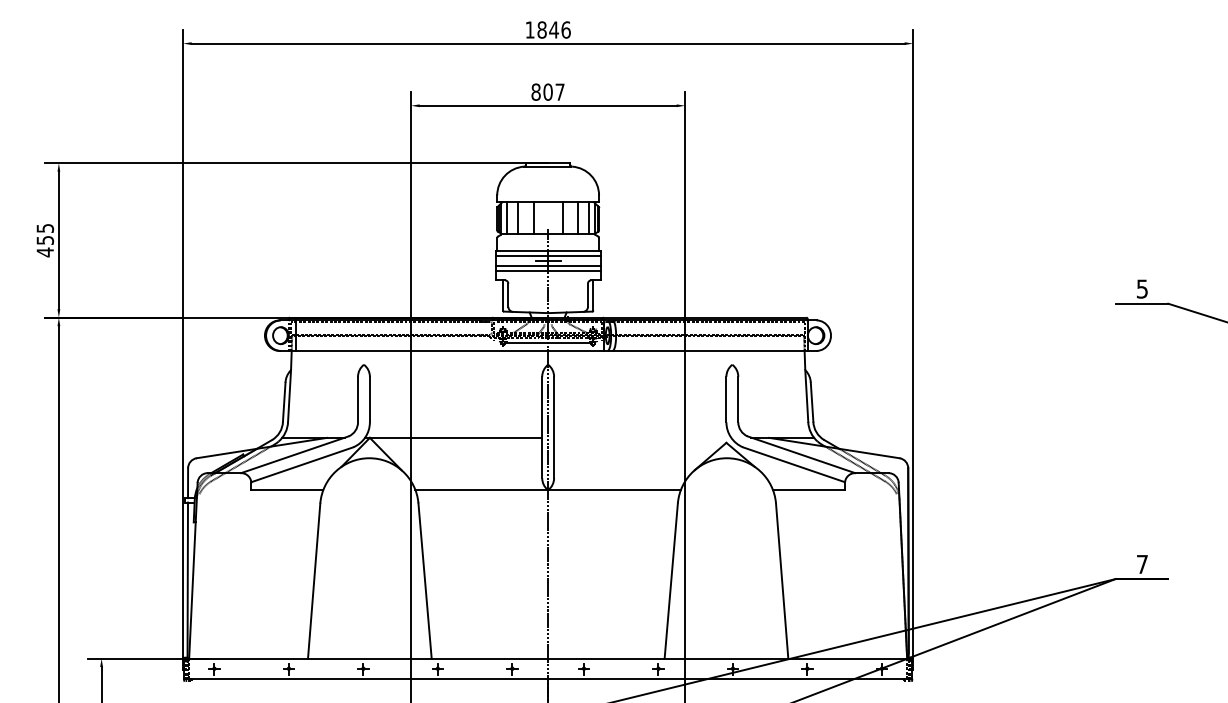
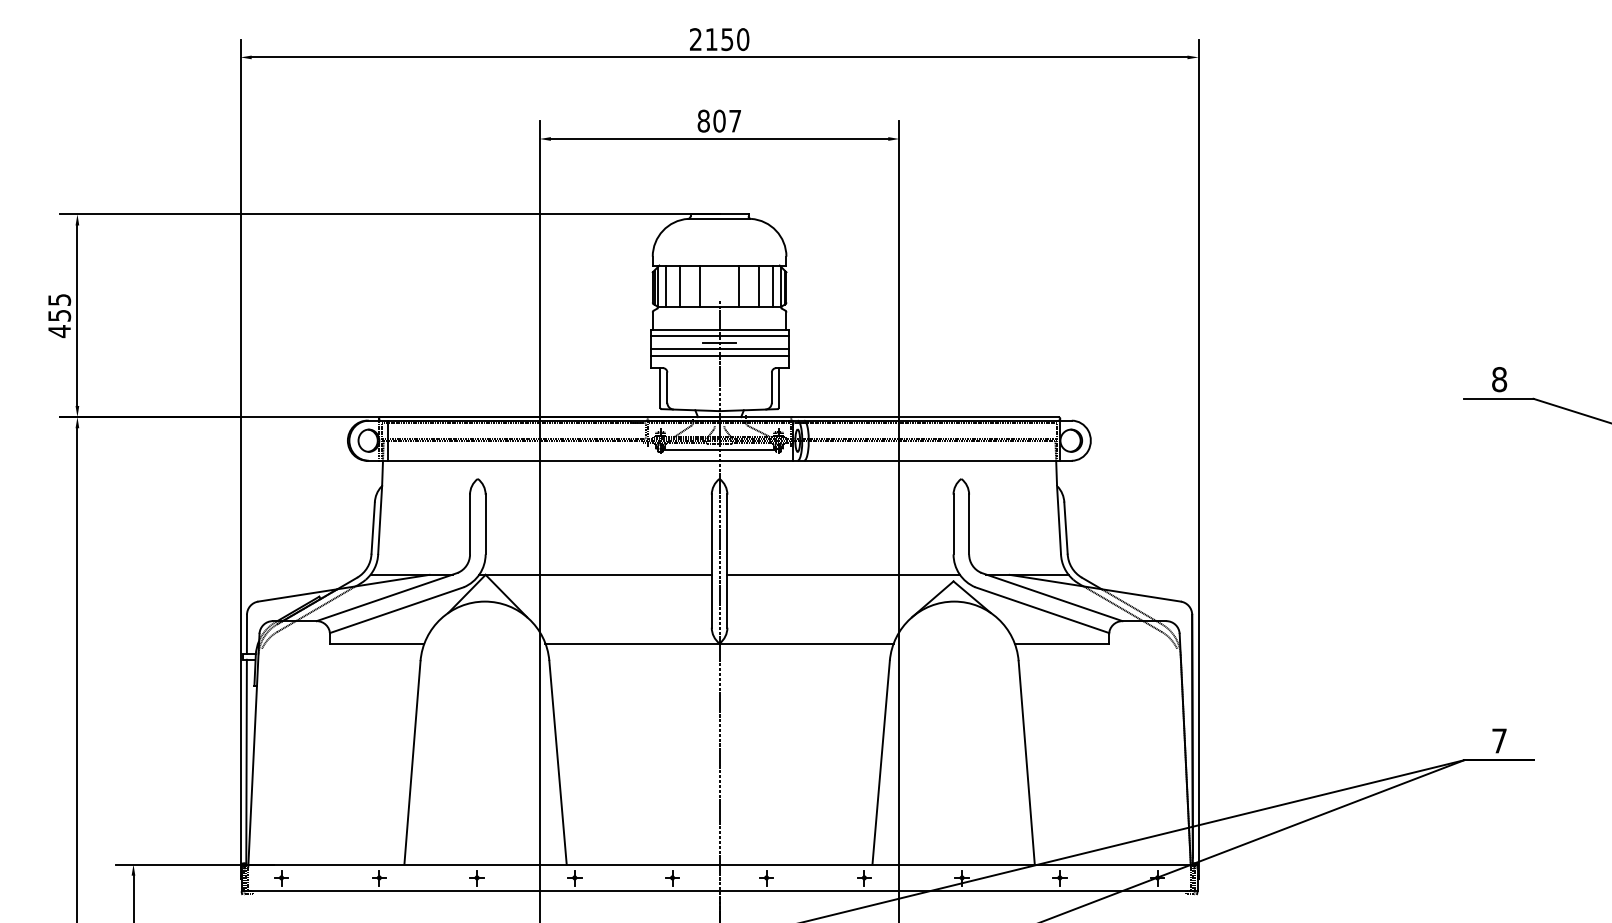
text: (547, 29) -> (718, 38), 1846 -> 2150
text: (1142, 288) -> (1499, 378), 5 -> 8
line: (642, 437) -> (843, 574), added

